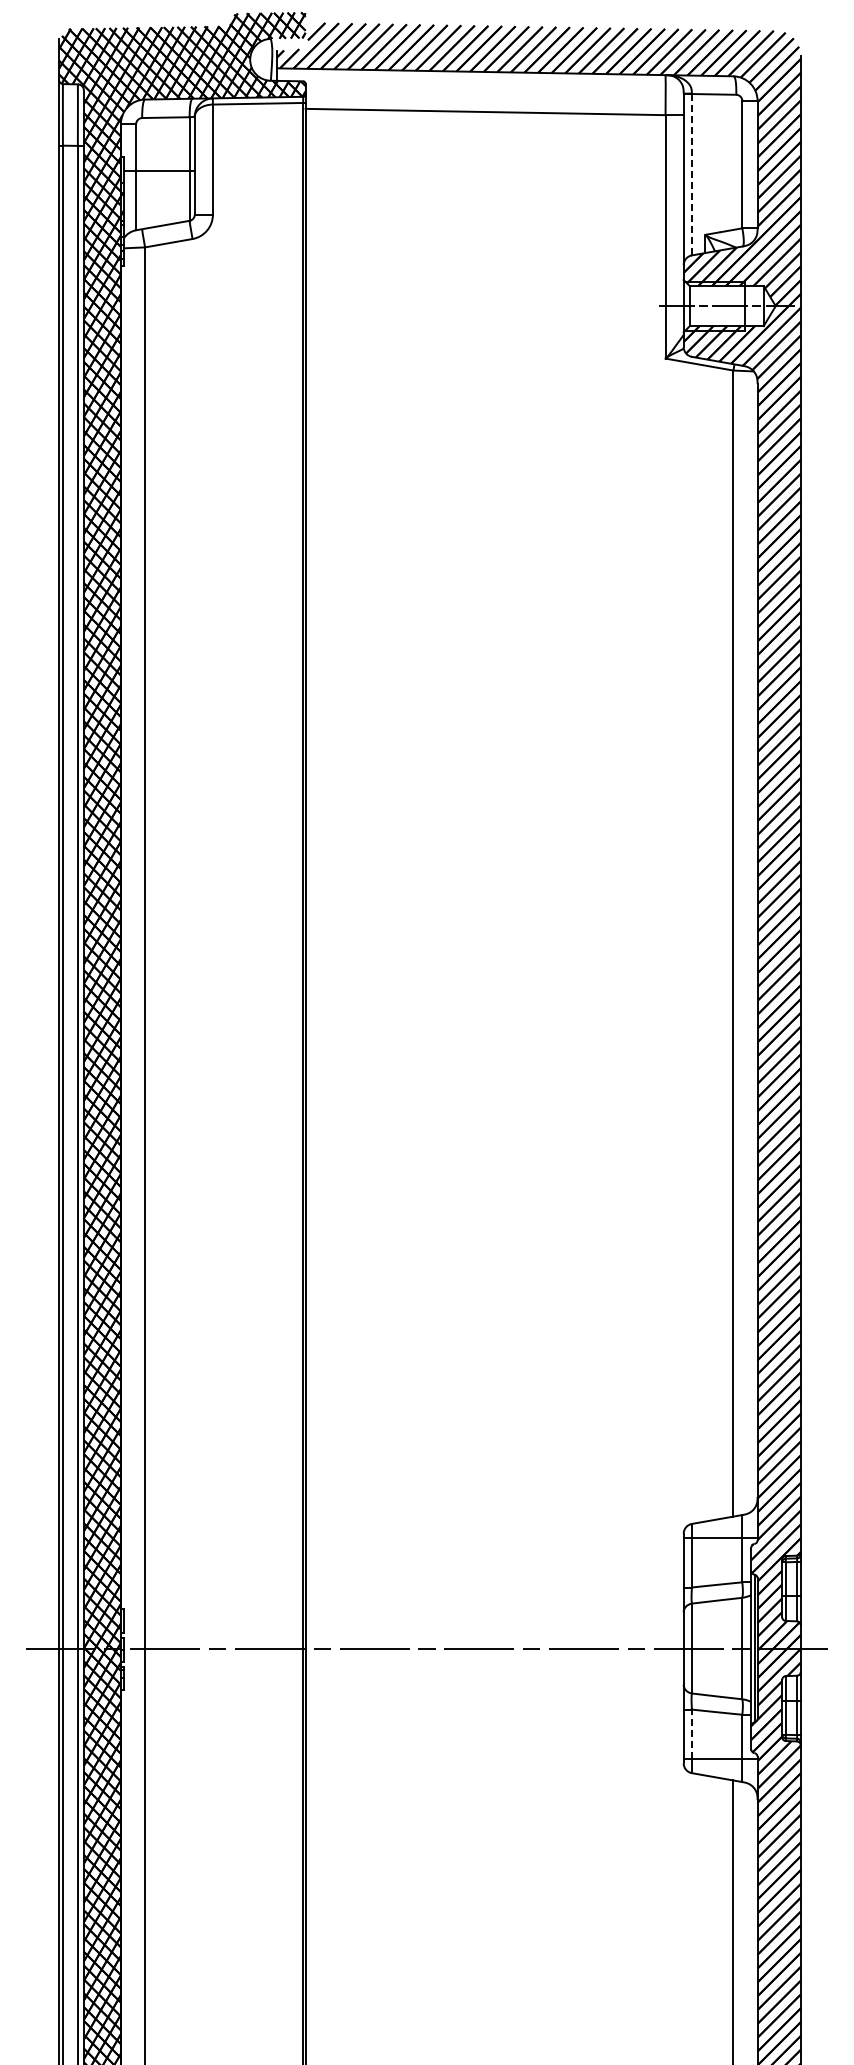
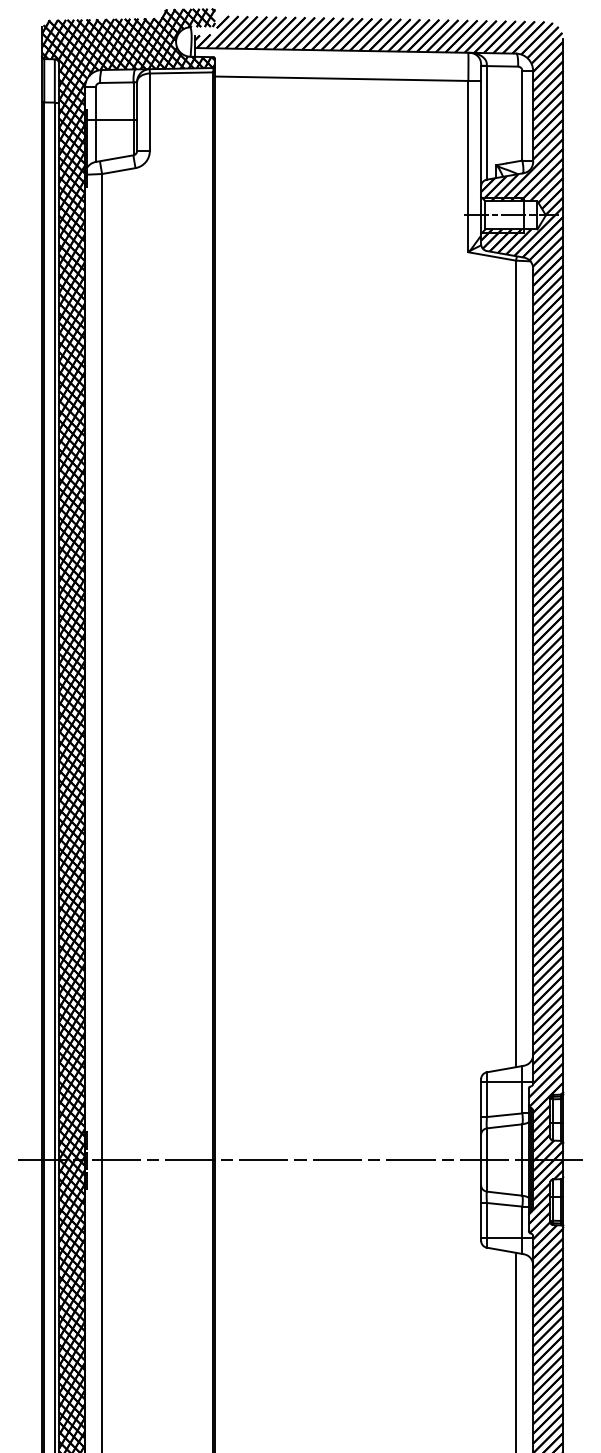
line: (691, 174) -> (486, 122), dashed -> solid
line: (691, 1734) -> (486, 1220), dashed -> solid

